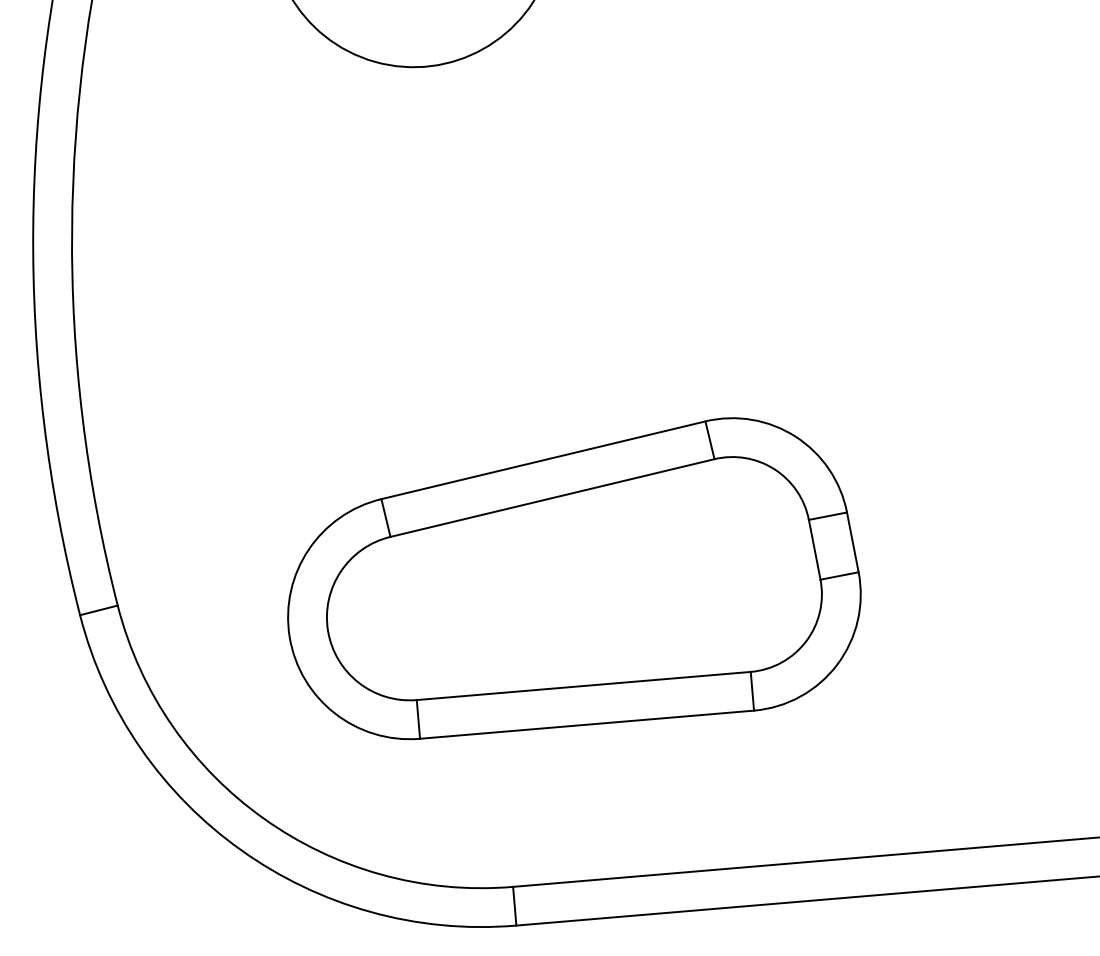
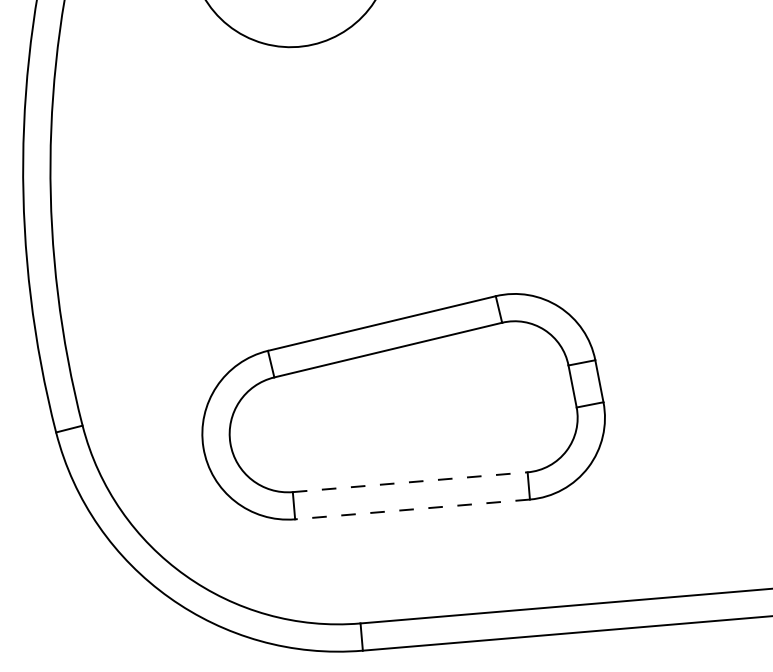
line: (584, 686) -> (410, 482), solid -> dashed
line: (586, 724) -> (412, 509), solid -> dashed

